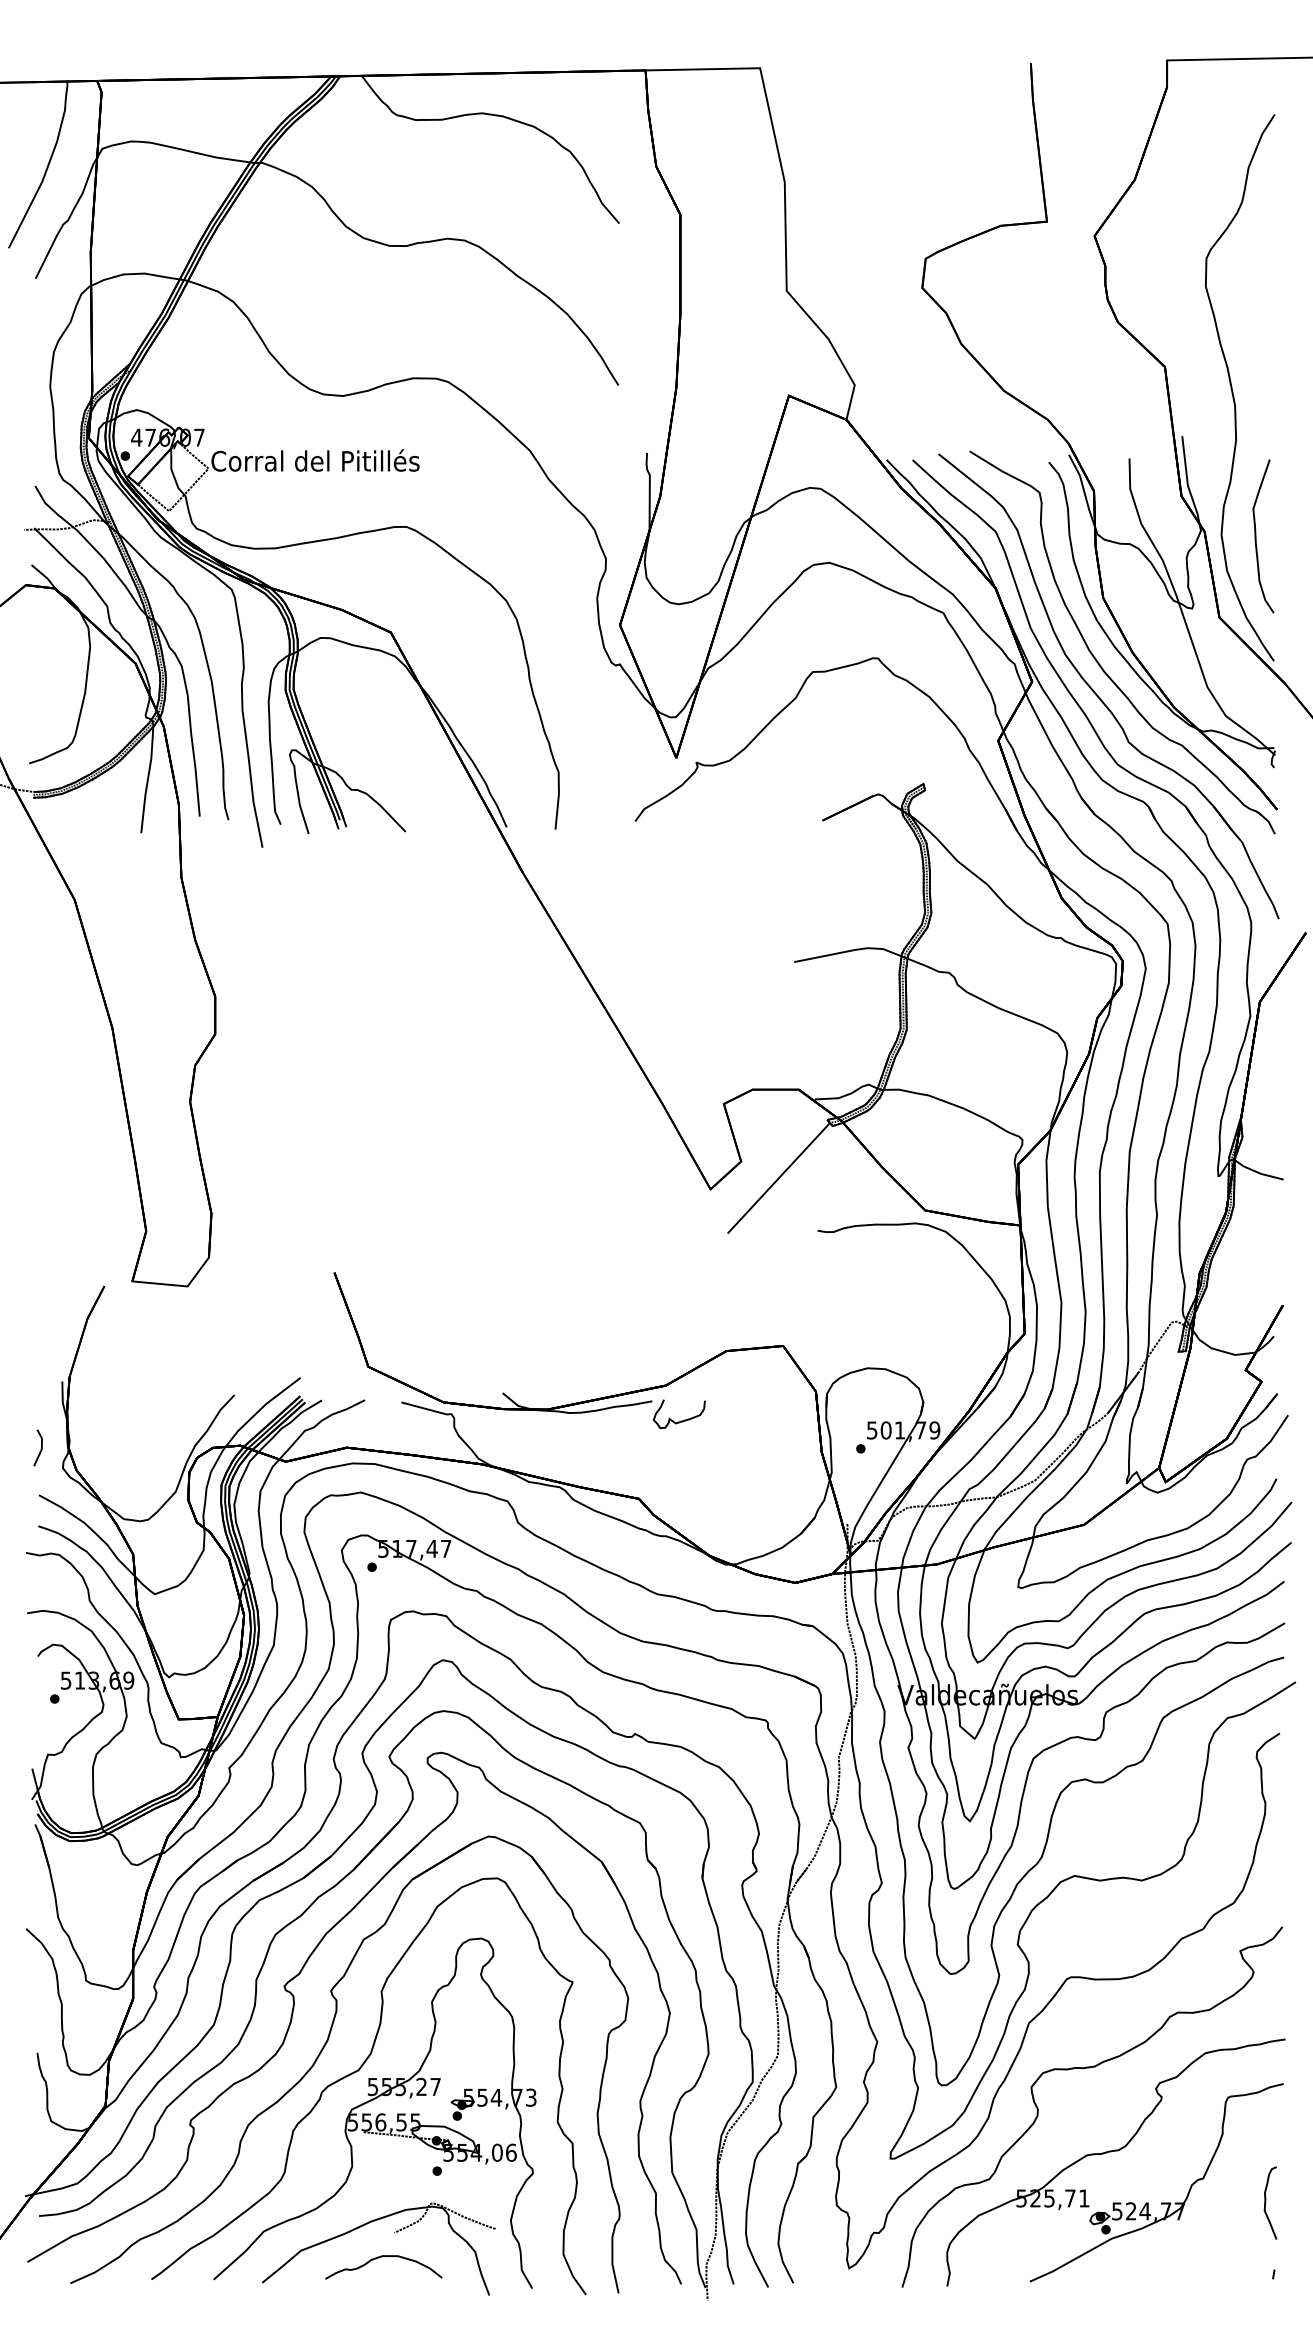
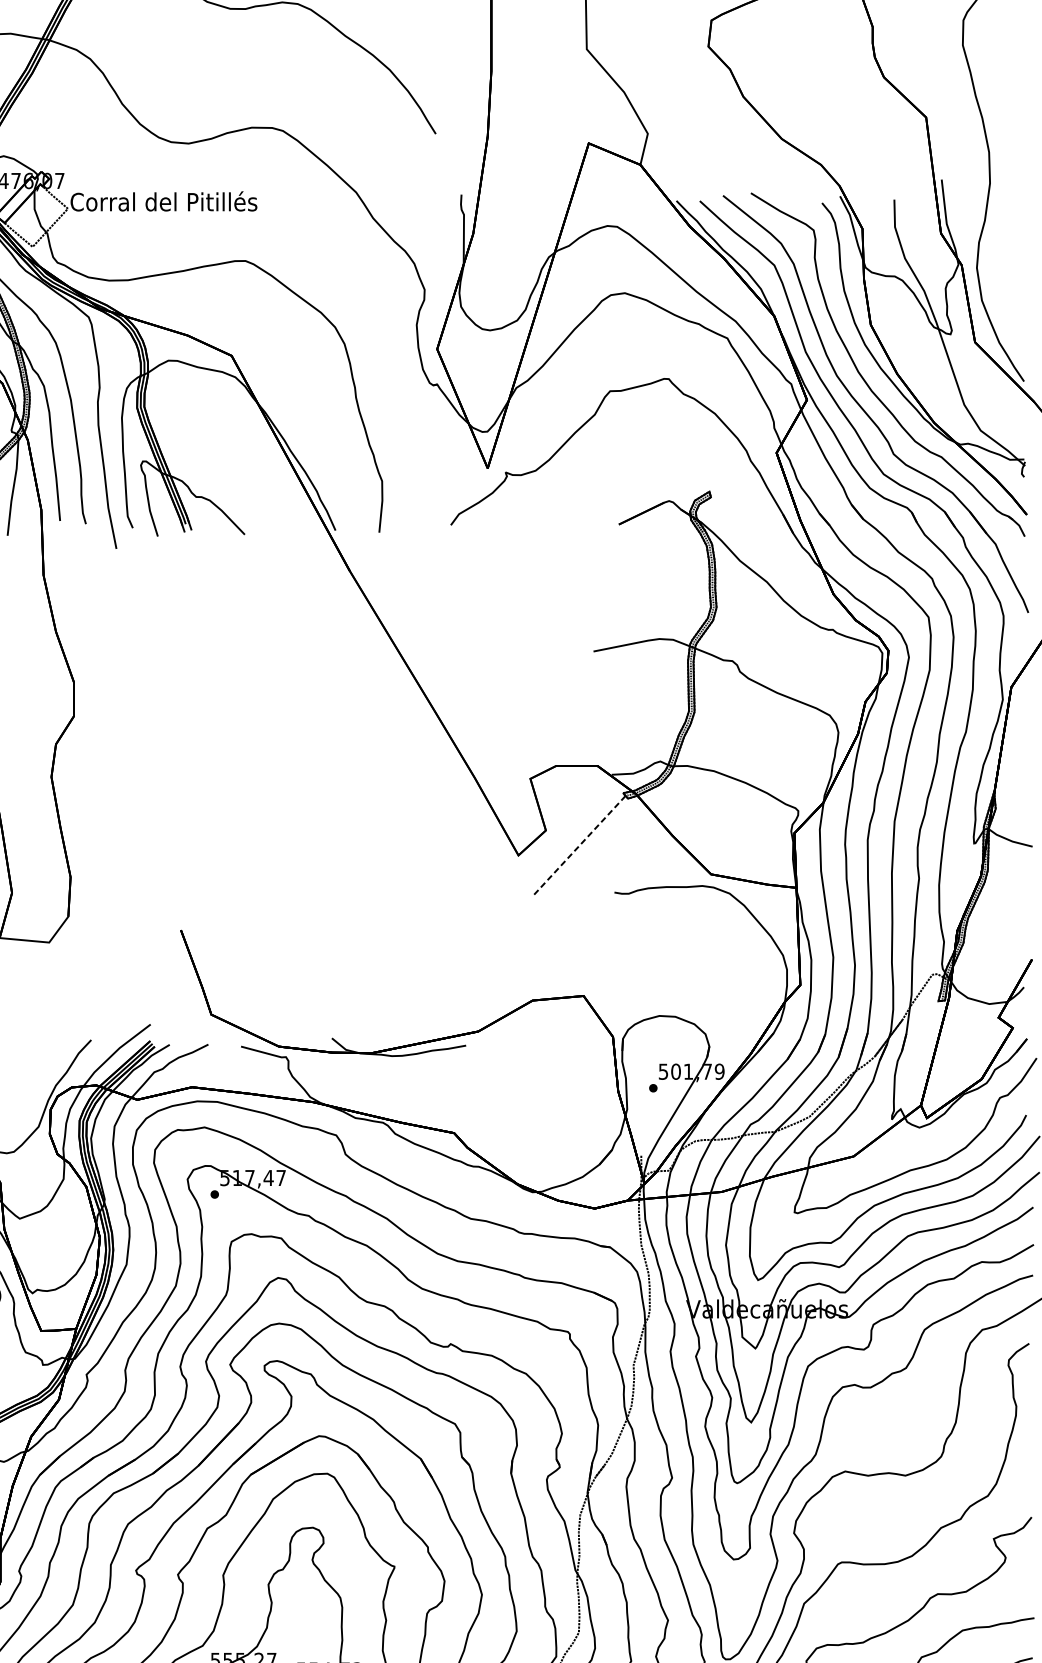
curve: (1256, 536) -> (1008, 269), removed
line: (778, 1178) -> (579, 845), solid -> dashed
curve: (681, 1420) -> (492, 1062), removed

